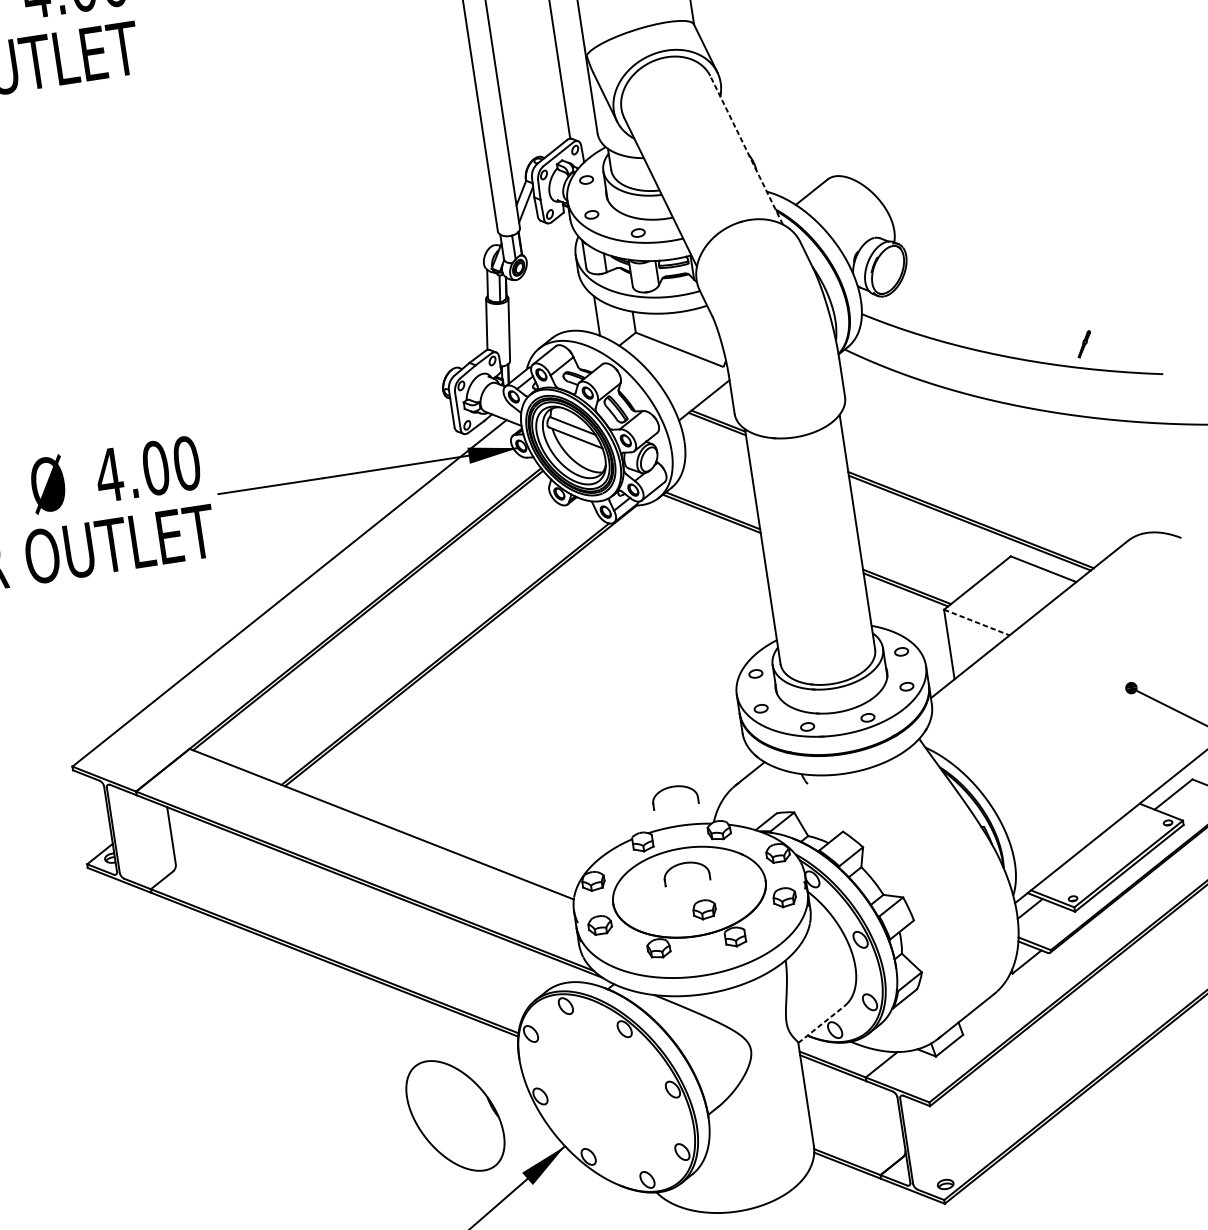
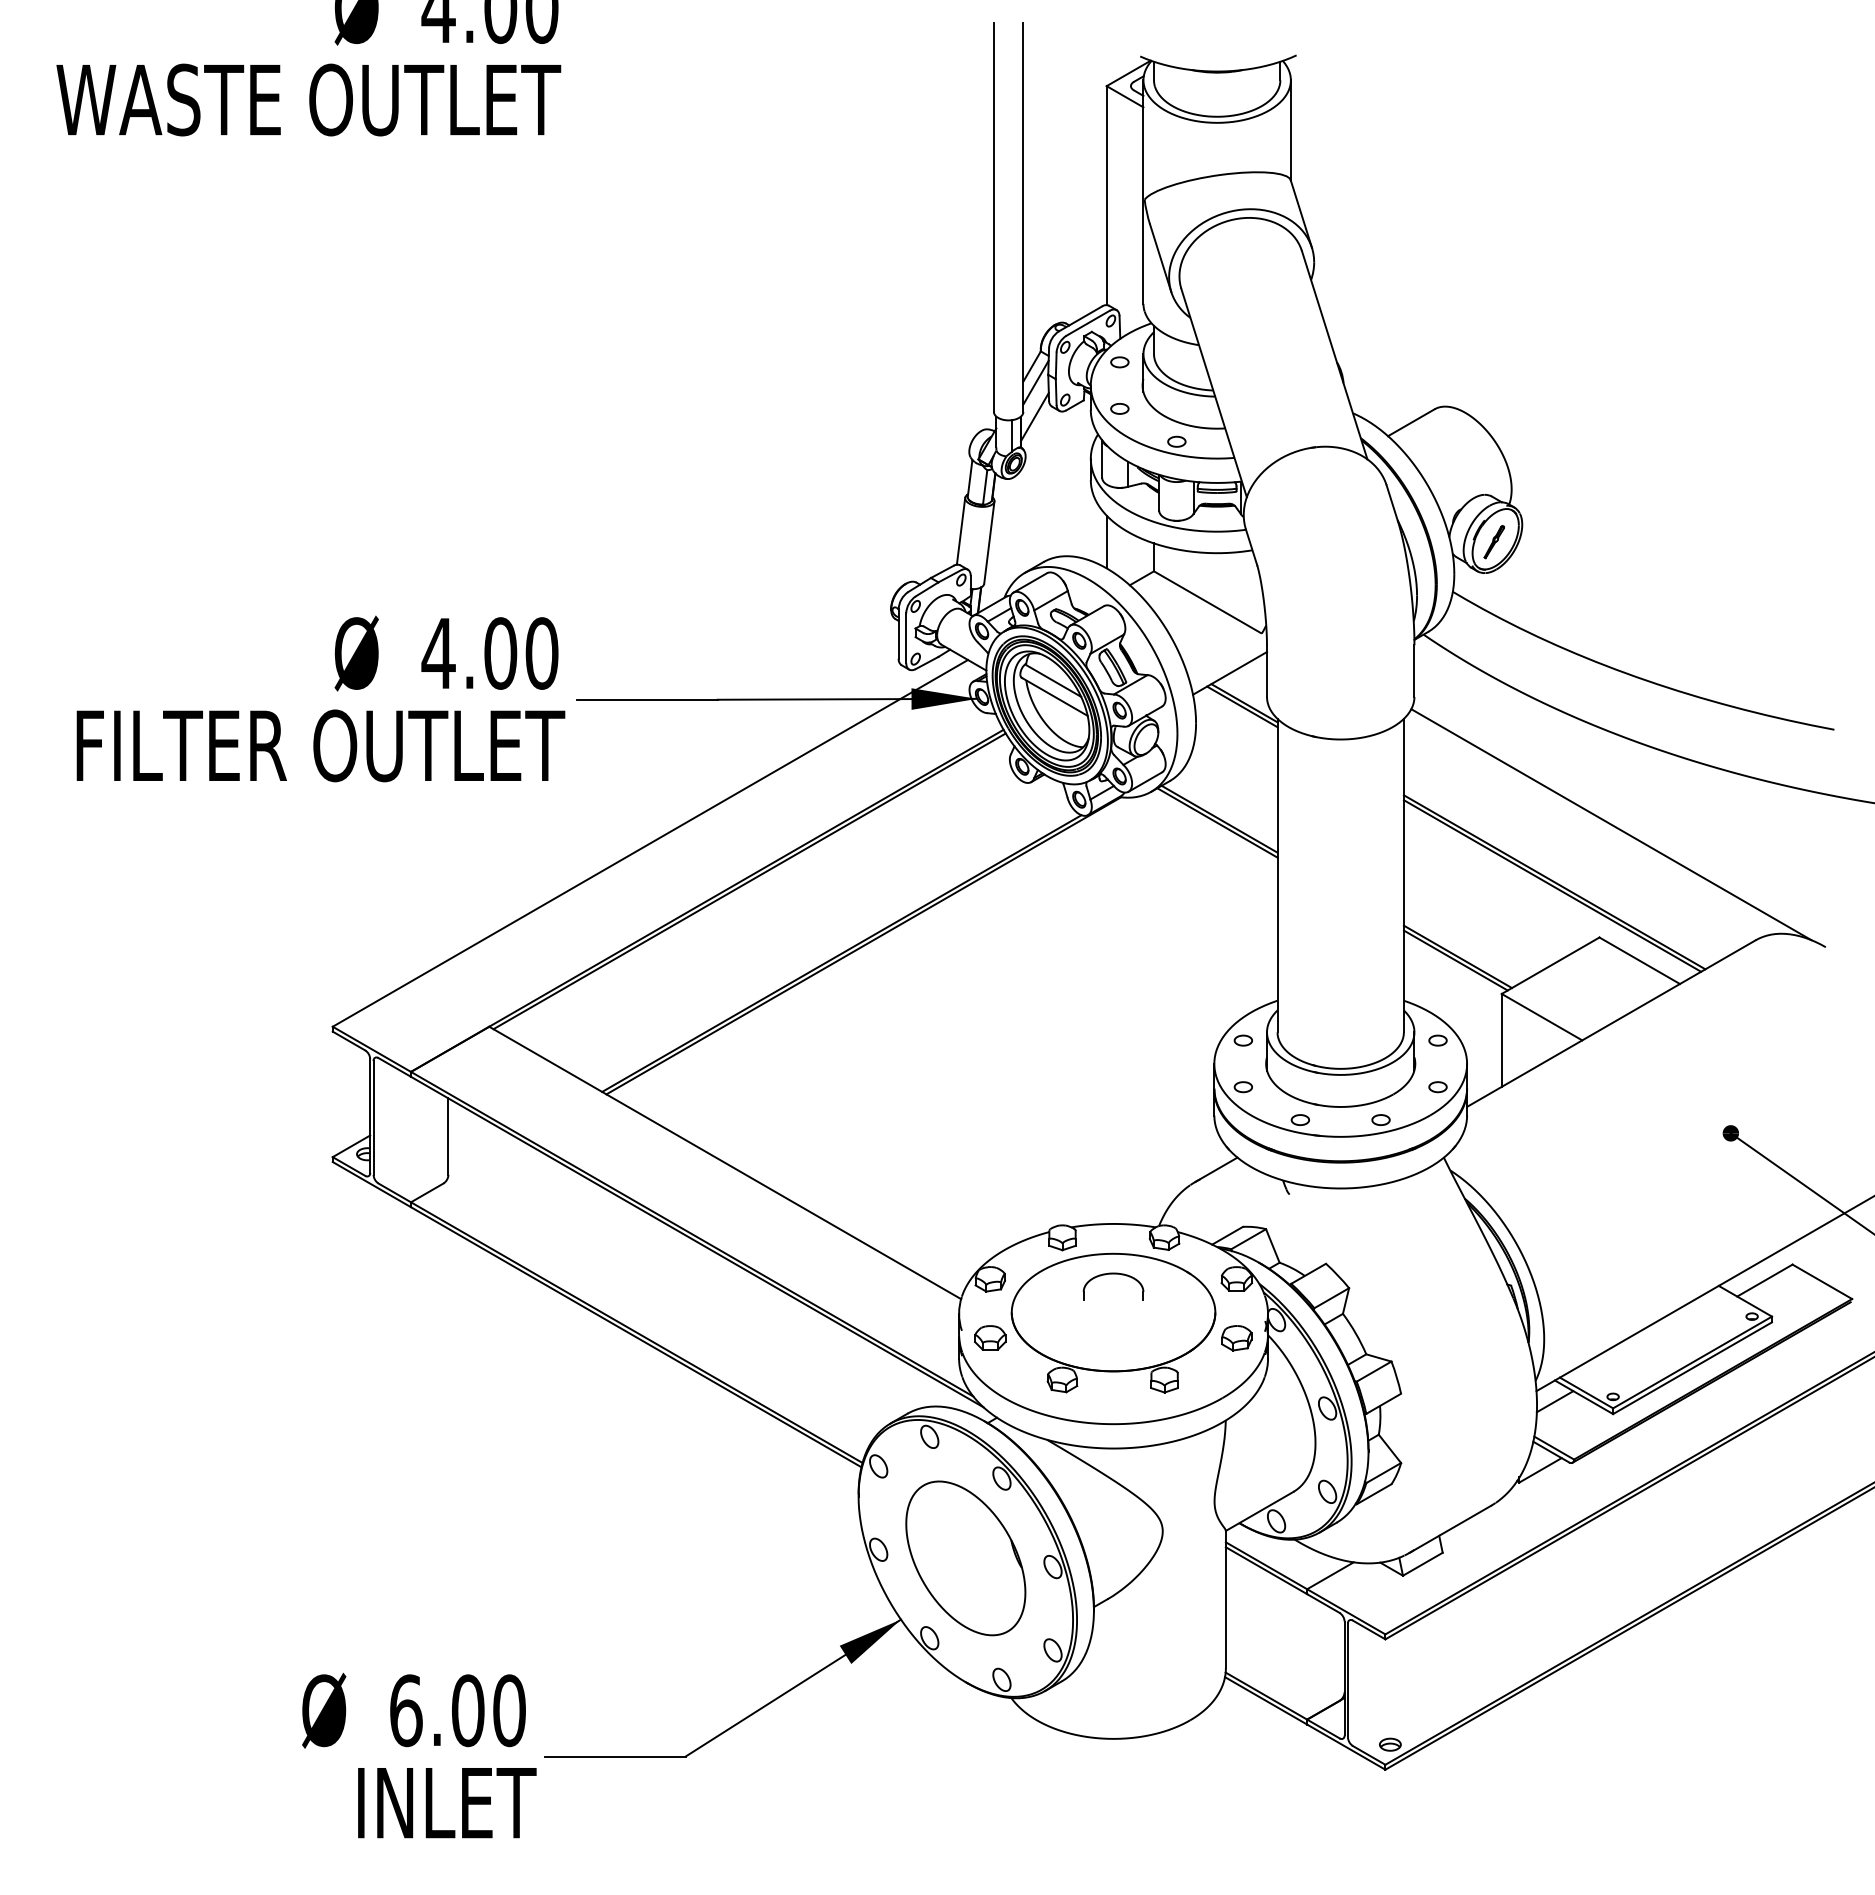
line: (746, 149) -> (1334, 354), dashed -> solid
line: (528, 230) -> (1034, 416), added
part: (1083, 344) -> (1493, 542), moved
line: (1007, 470) -> (1611, 824), added
line: (977, 622) -> (1542, 1017), dashed -> solid
part: (673, 787) -> (1113, 1172), removed
part: (704, 909) -> (1129, 1338), removed
line: (822, 1024) -> (1260, 1511), dashed -> solid
part: (455, 1116) -> (965, 1558), moved

